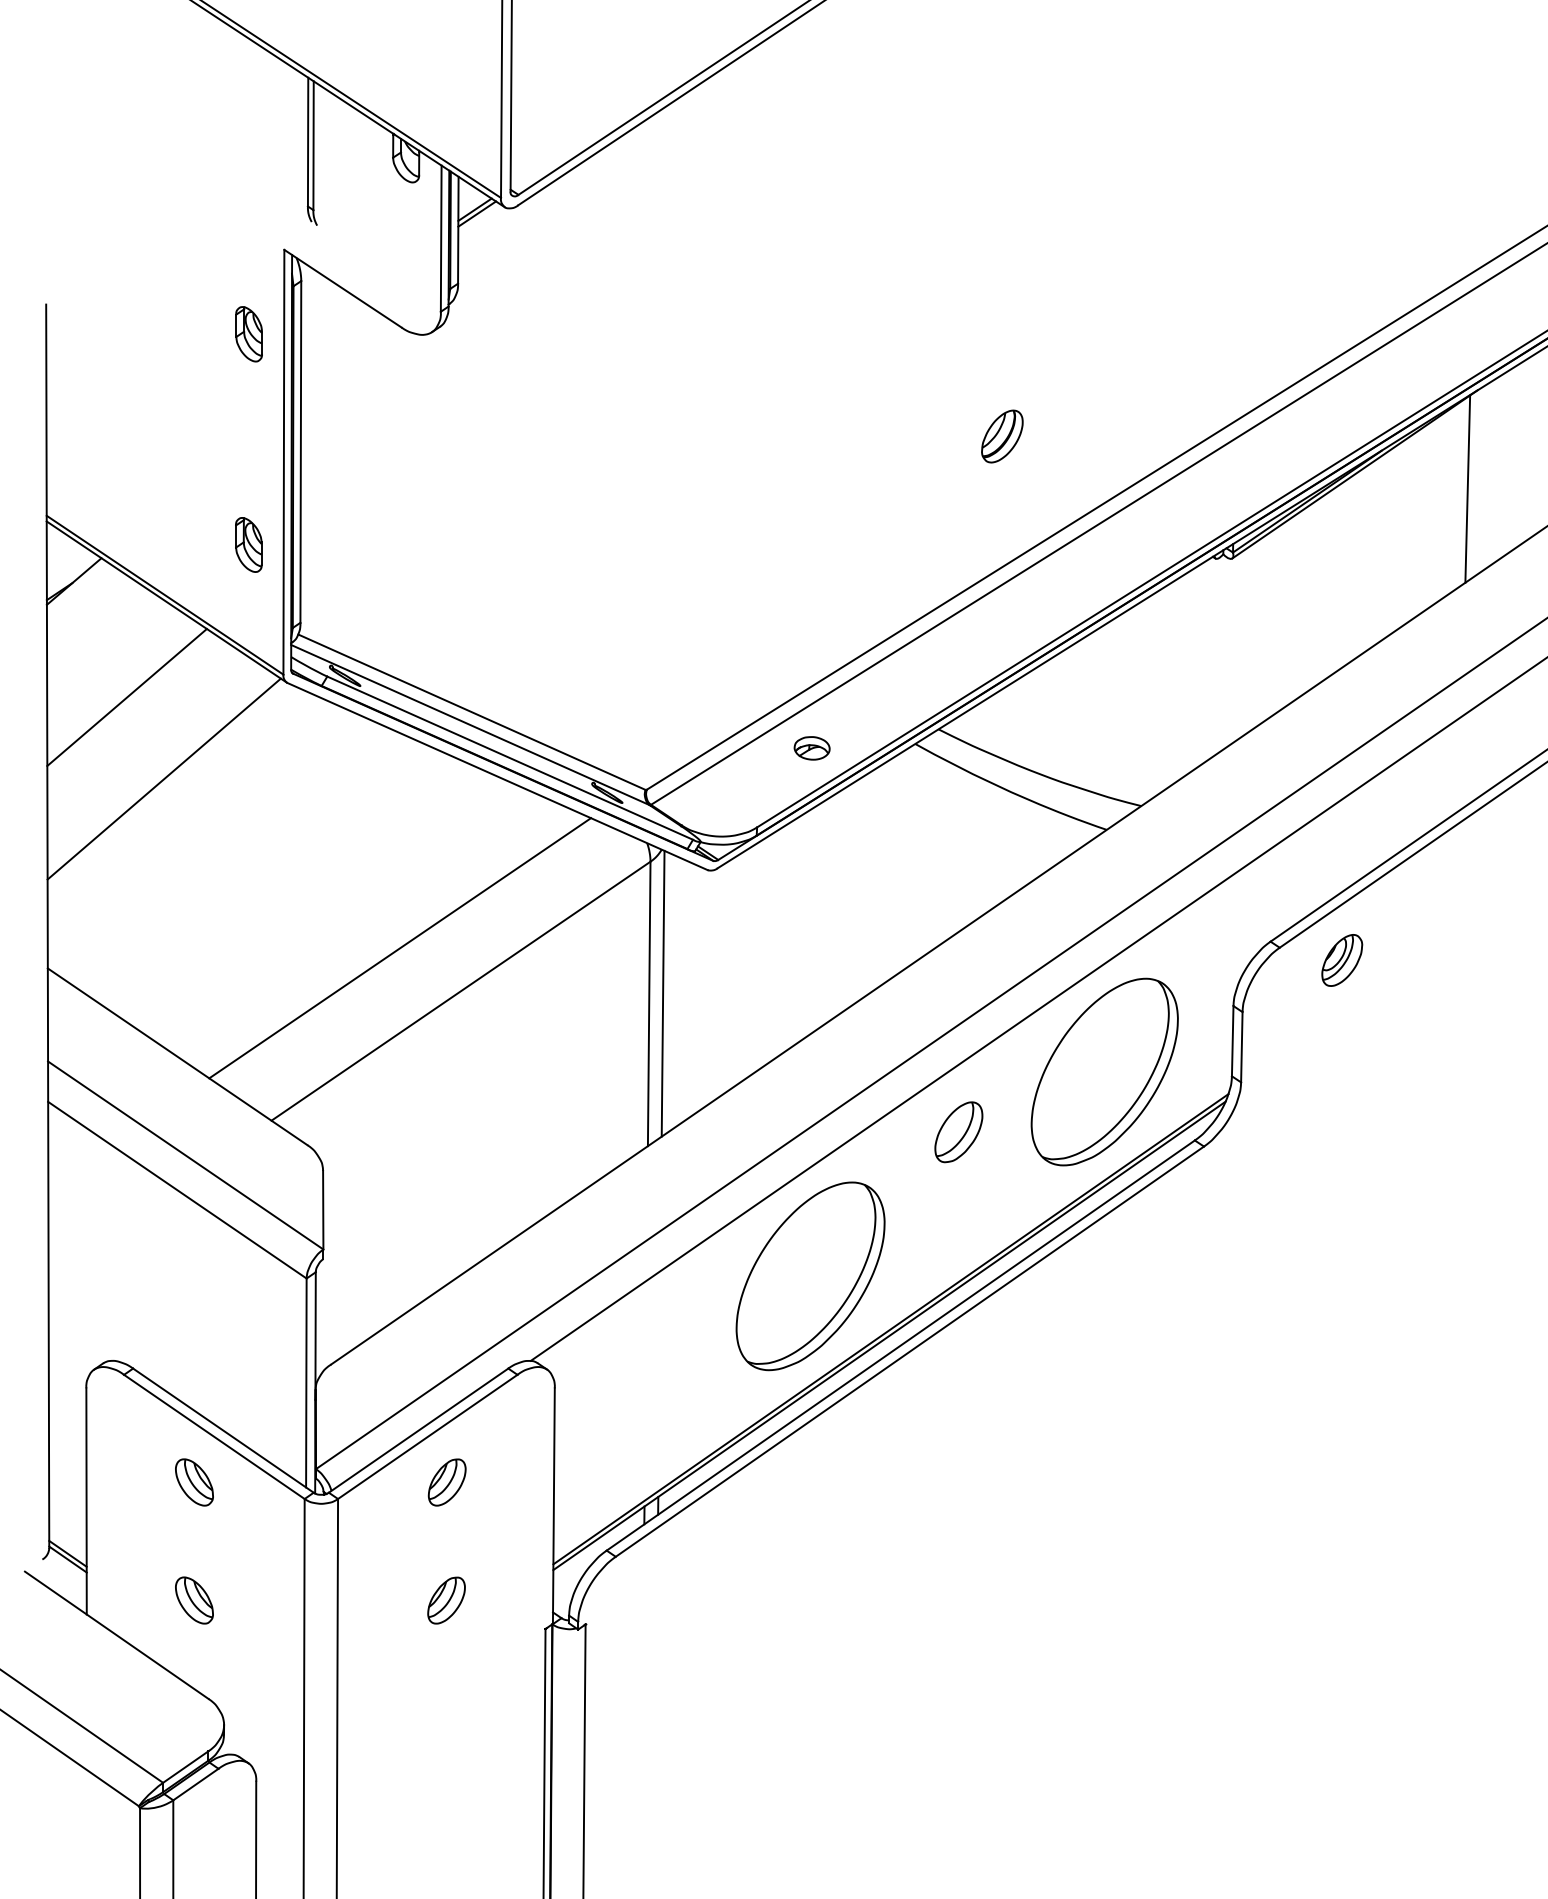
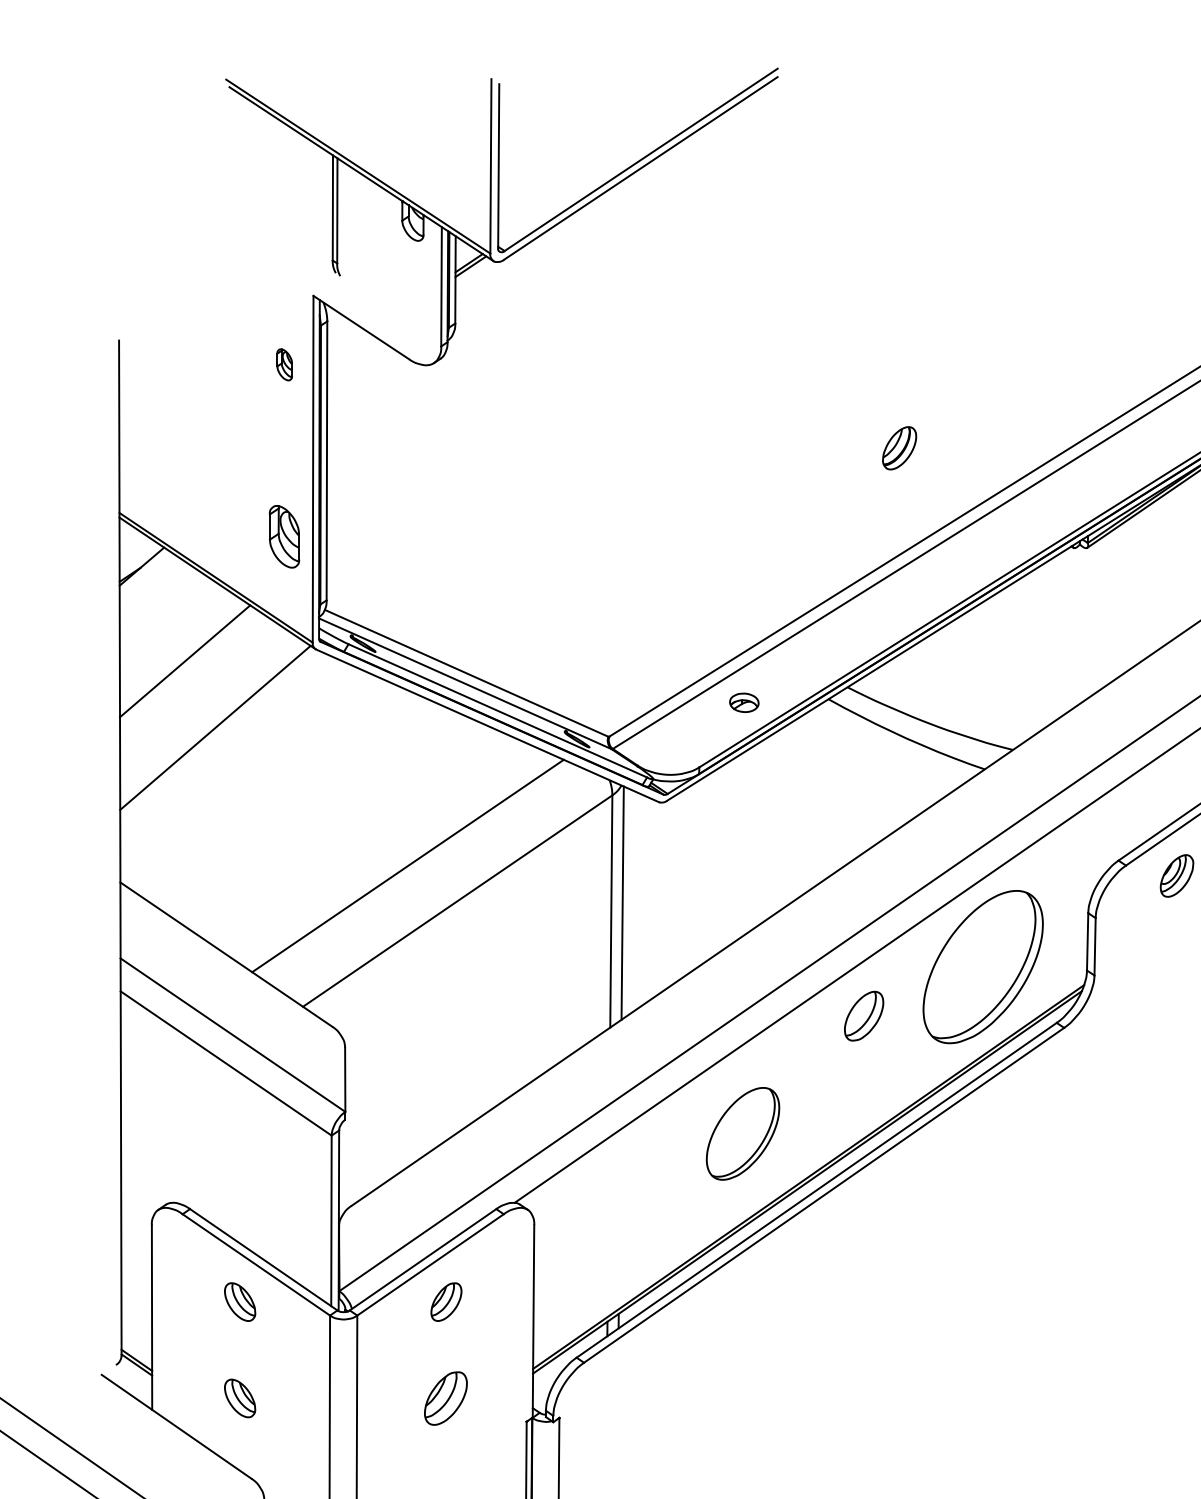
part: (248, 334) -> (284, 364), size x0.7
part: (248, 544) -> (284, 536), size x1.4
part: (810, 1276) -> (742, 1133), size x0.6
part: (446, 1600) -> (445, 1398), size x1.4

